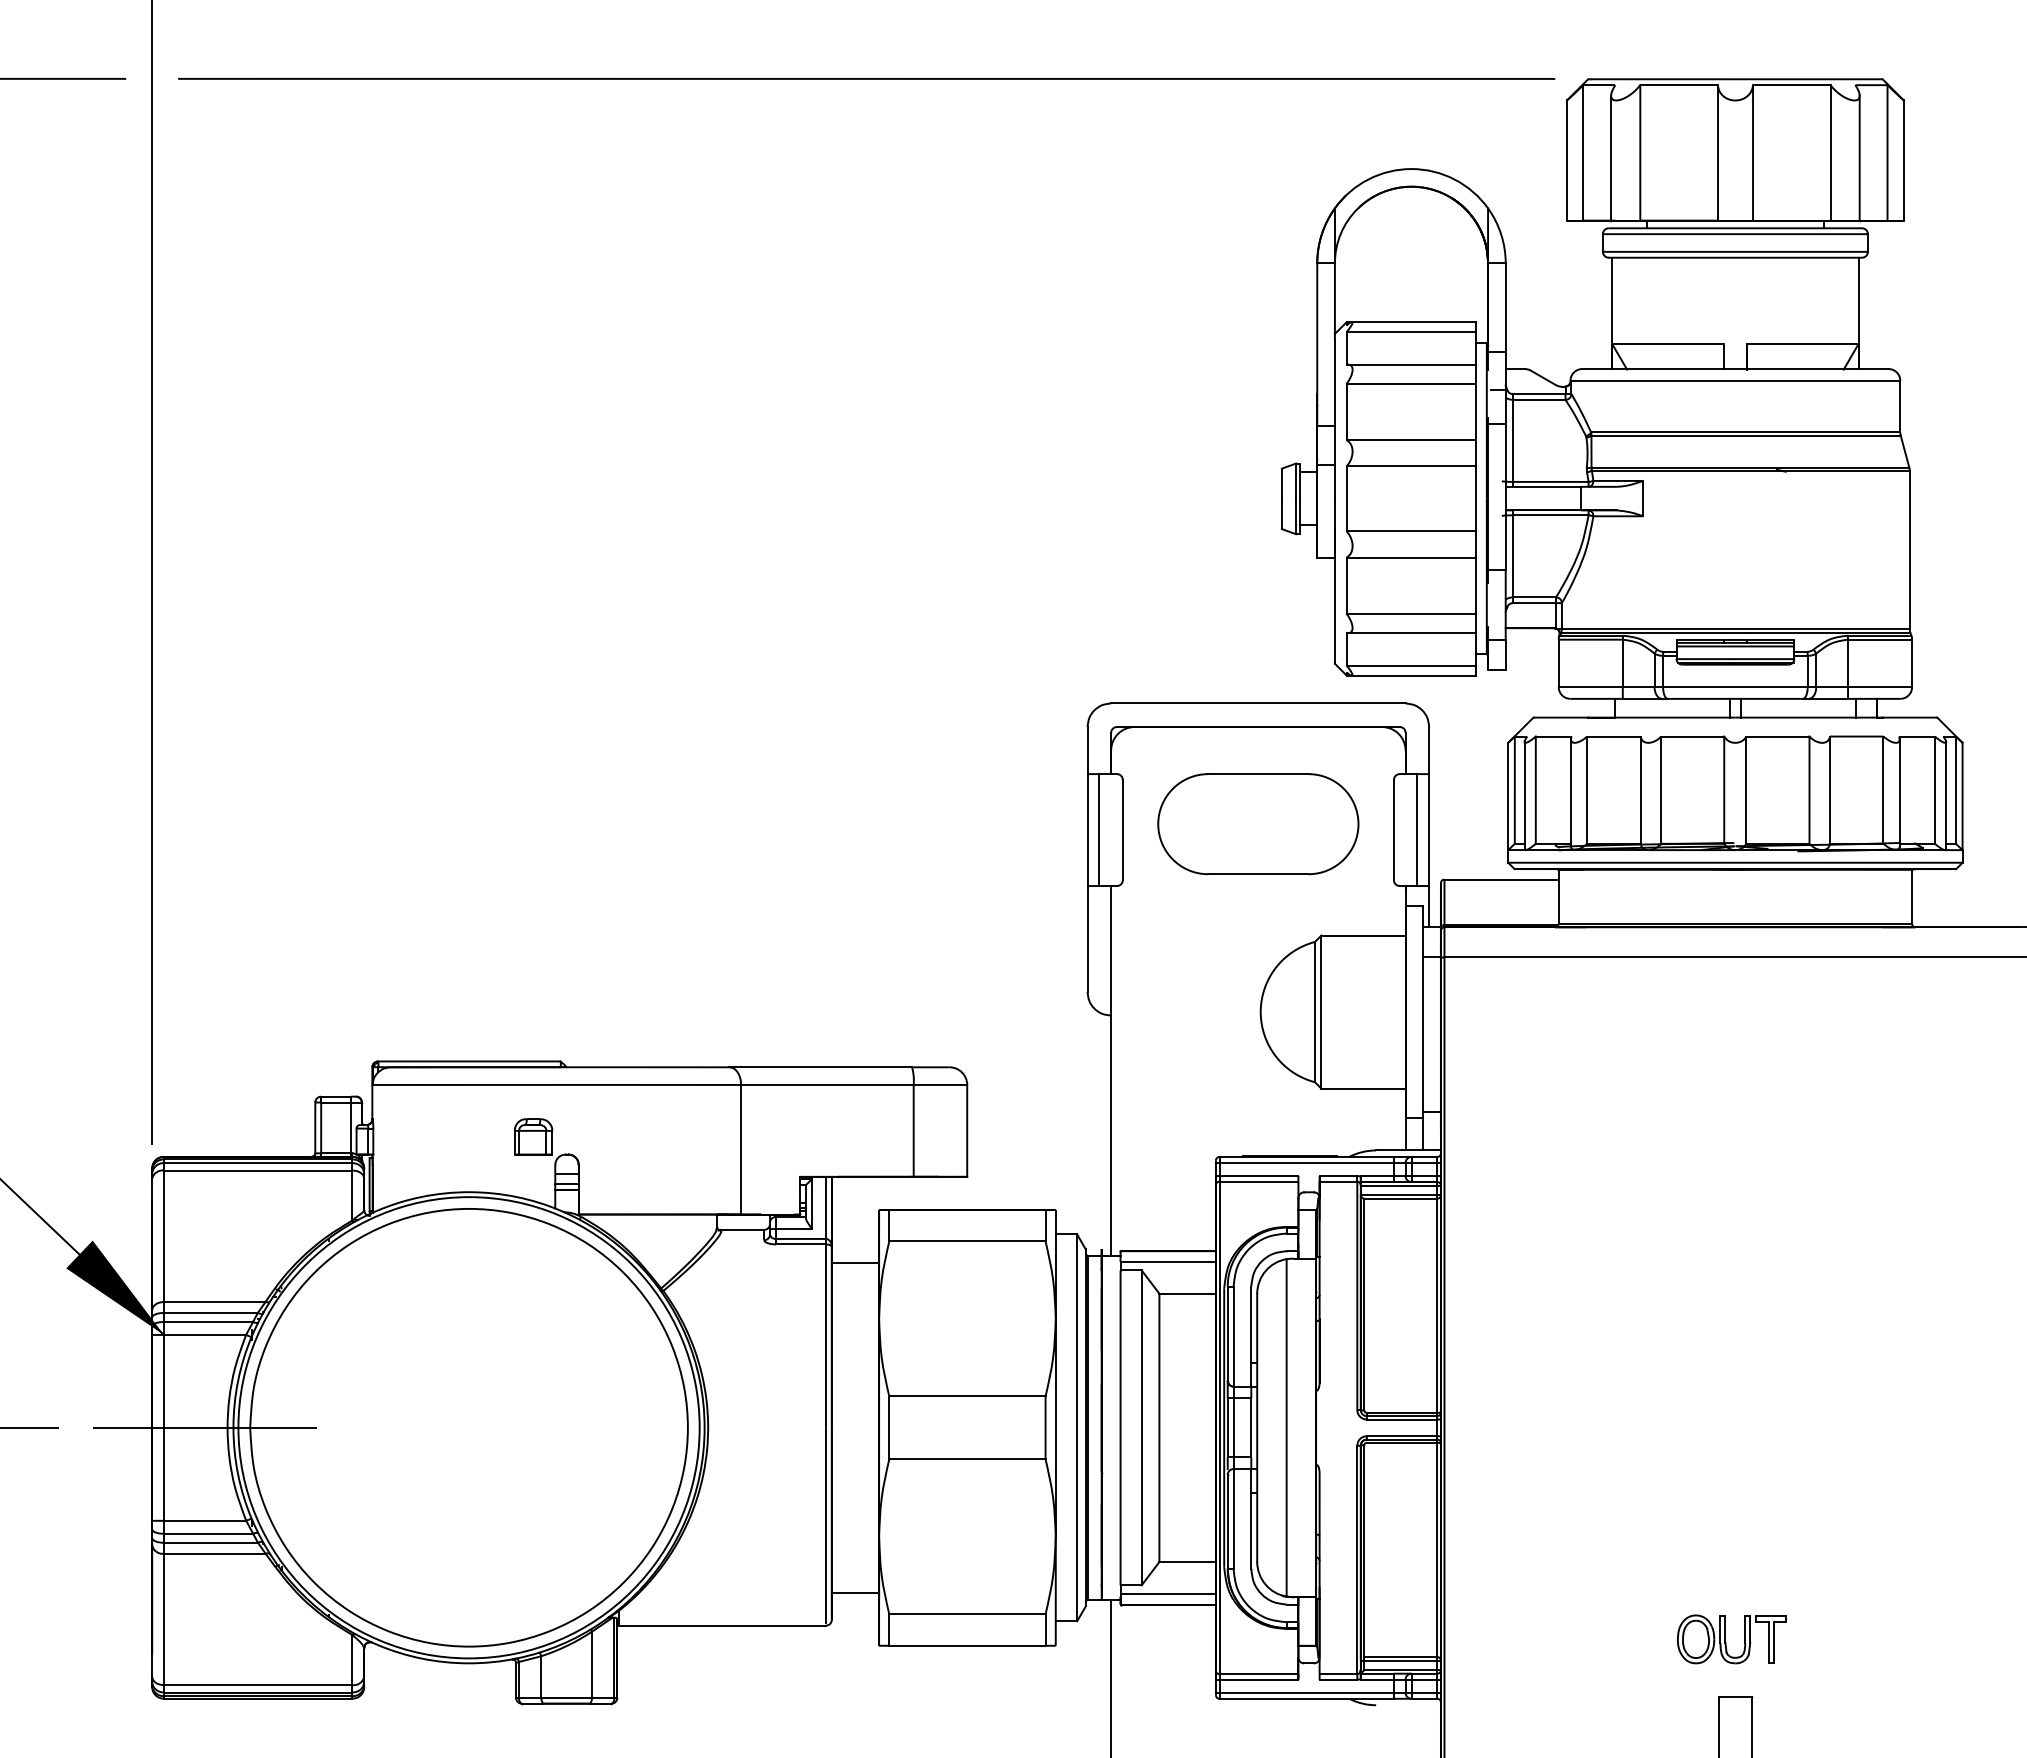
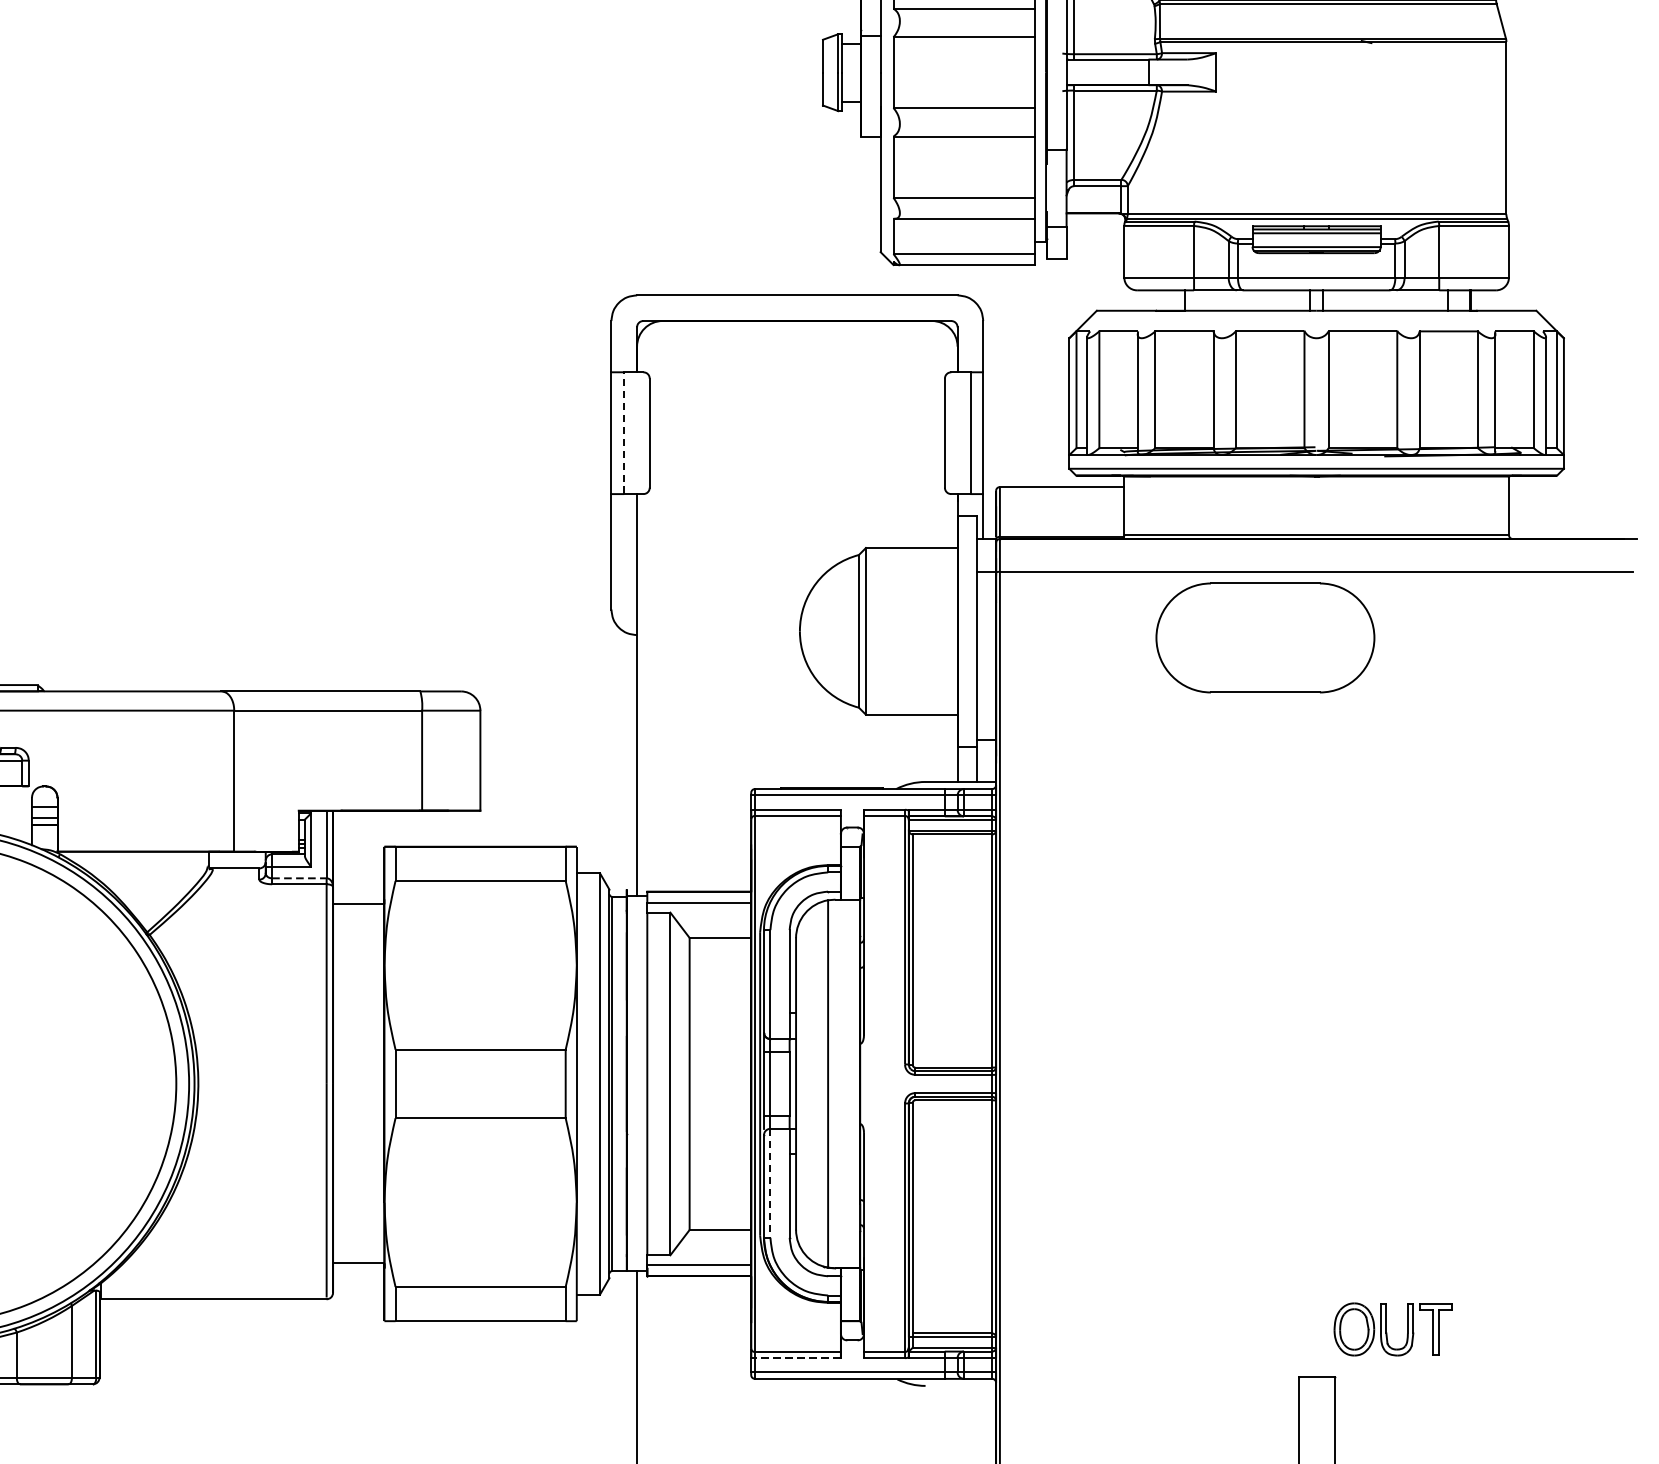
part: (1258, 824) -> (1265, 638), moved
line: (1099, 830) -> (624, 433), solid -> dashed
line: (801, 1238) -> (299, 877), solid -> dashed
line: (1233, 1519) -> (770, 1183), solid -> dashed
part: (1731, 1639) -> (1392, 1329), moved
line: (1258, 1679) -> (797, 1357), solid -> dashed

